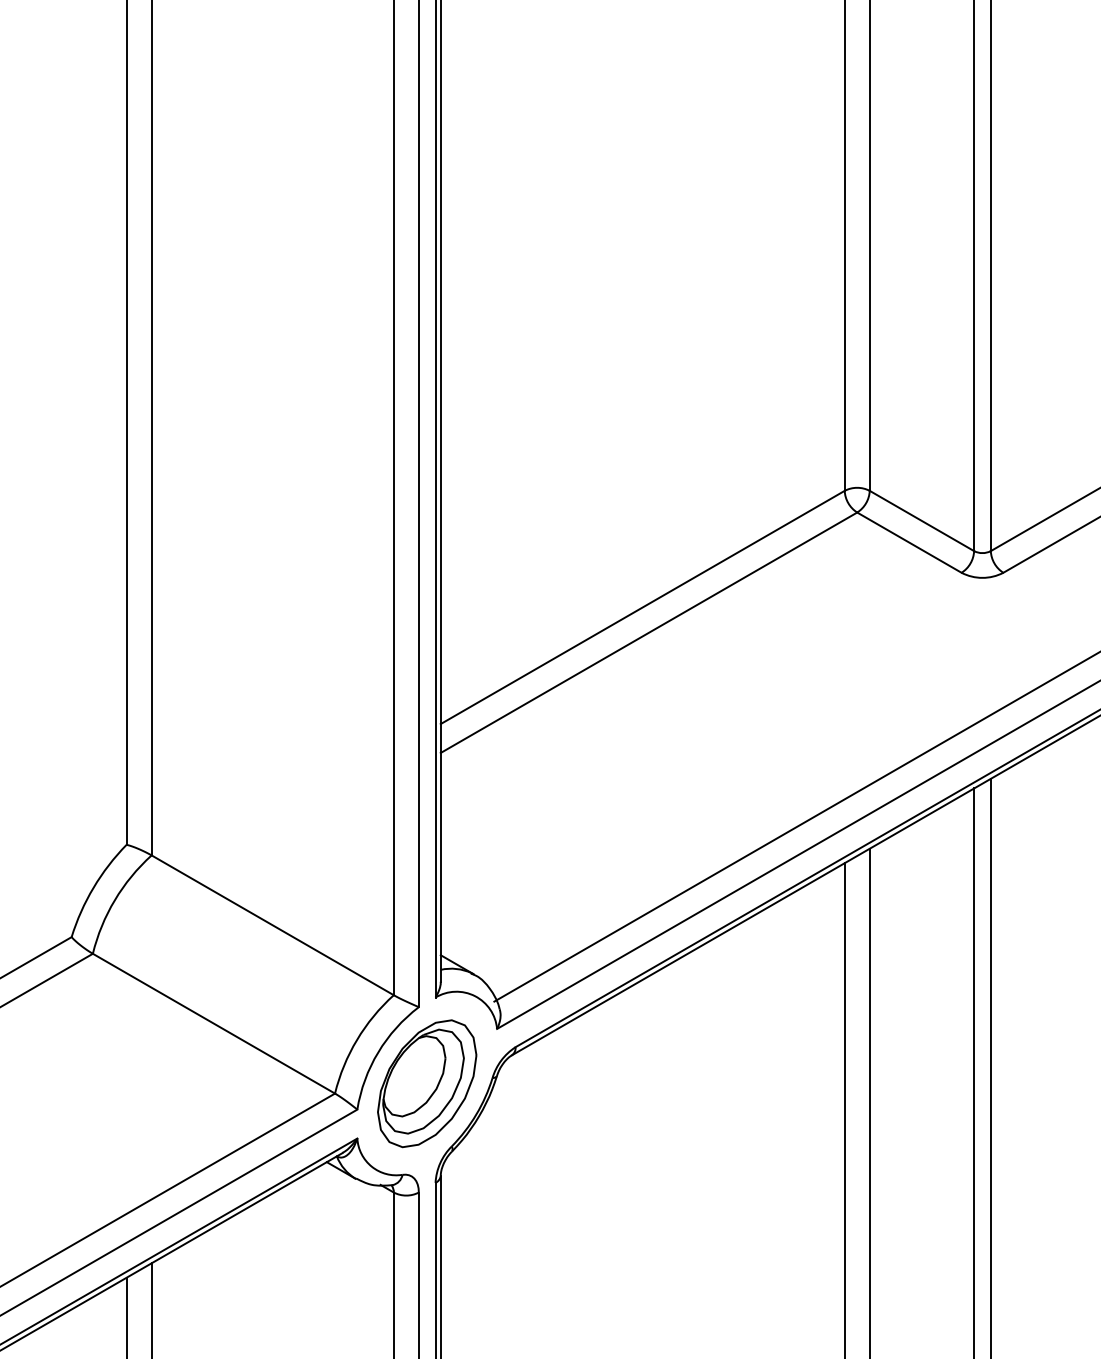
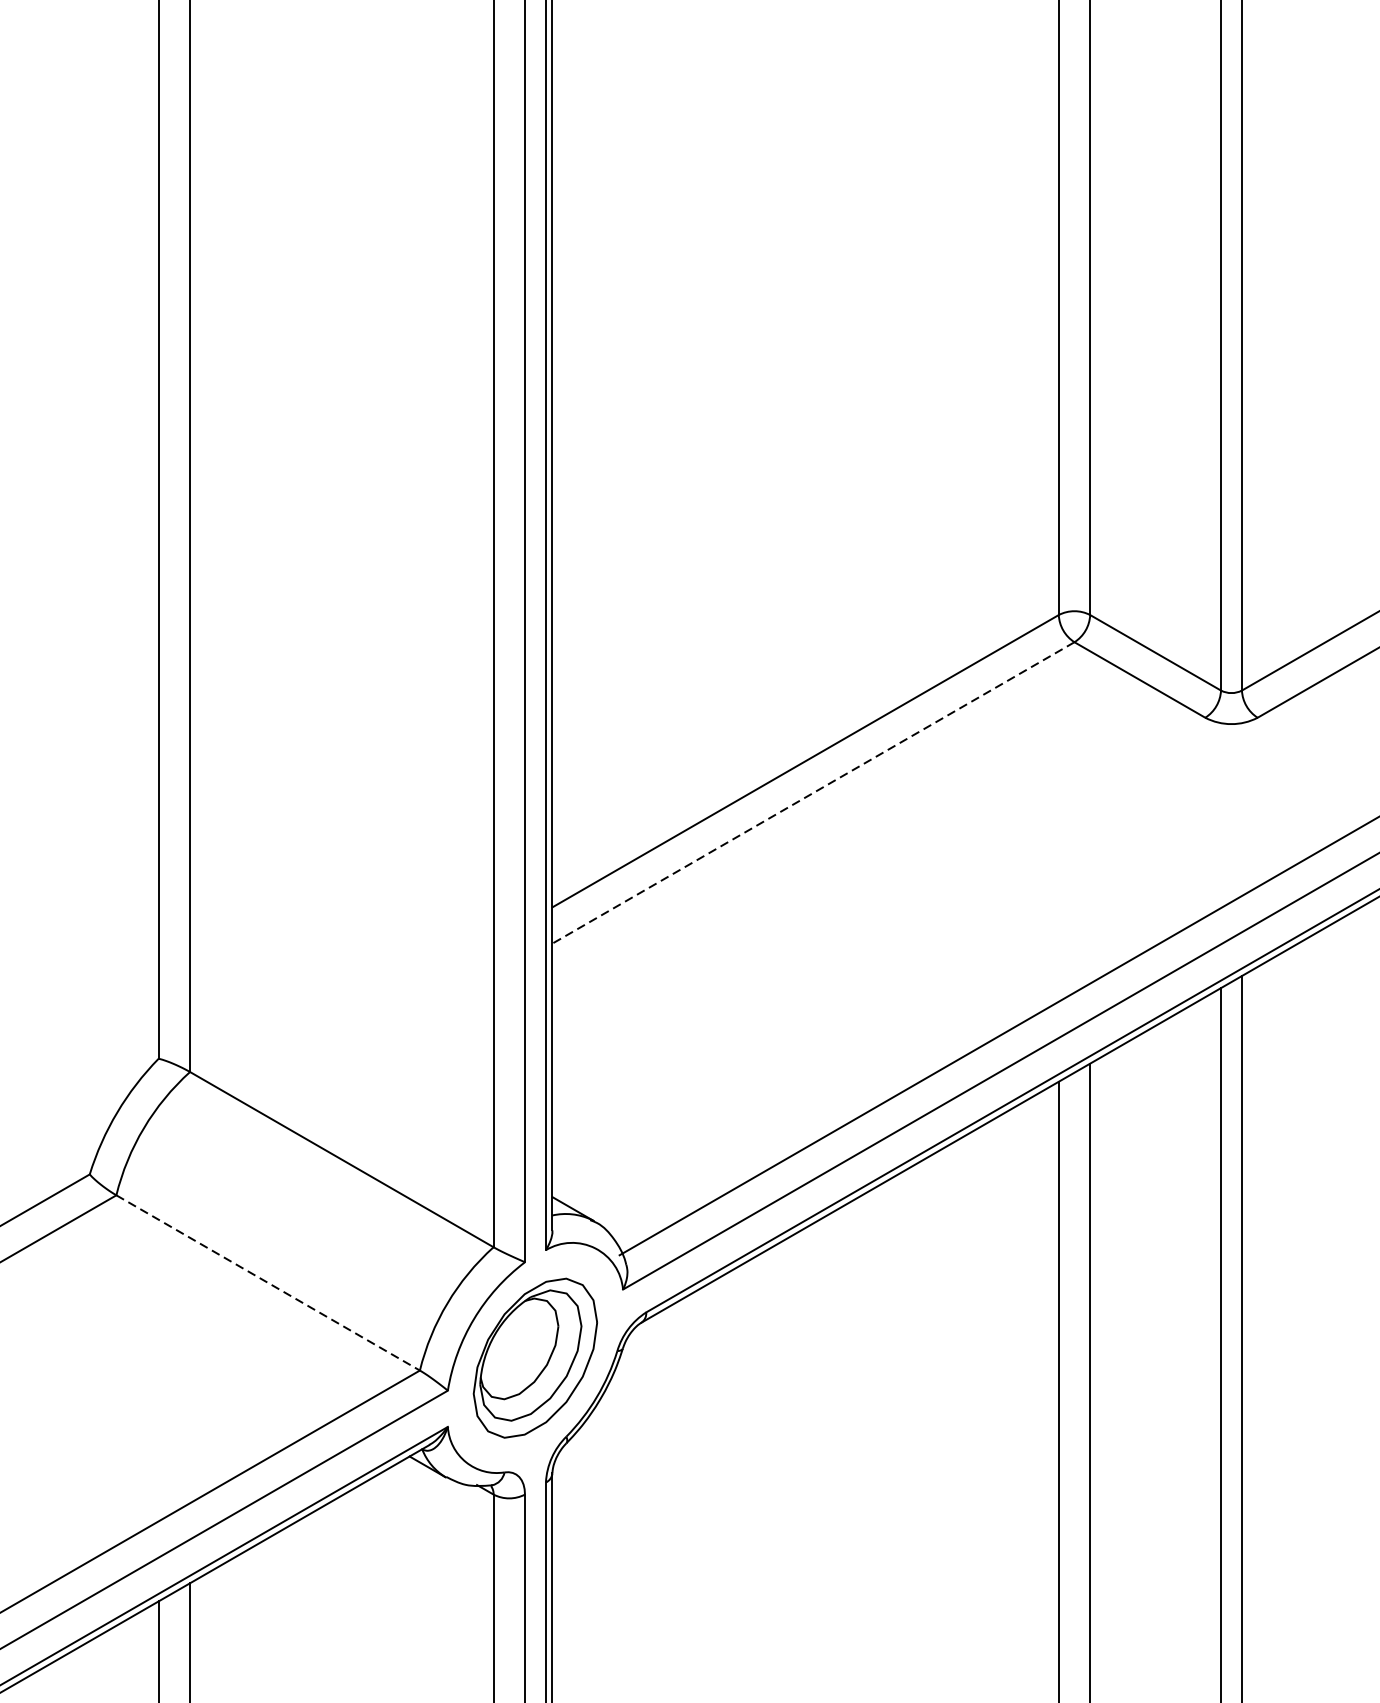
line: (648, 633) -> (812, 793), solid -> dashed
line: (213, 1023) -> (267, 1282), solid -> dashed

